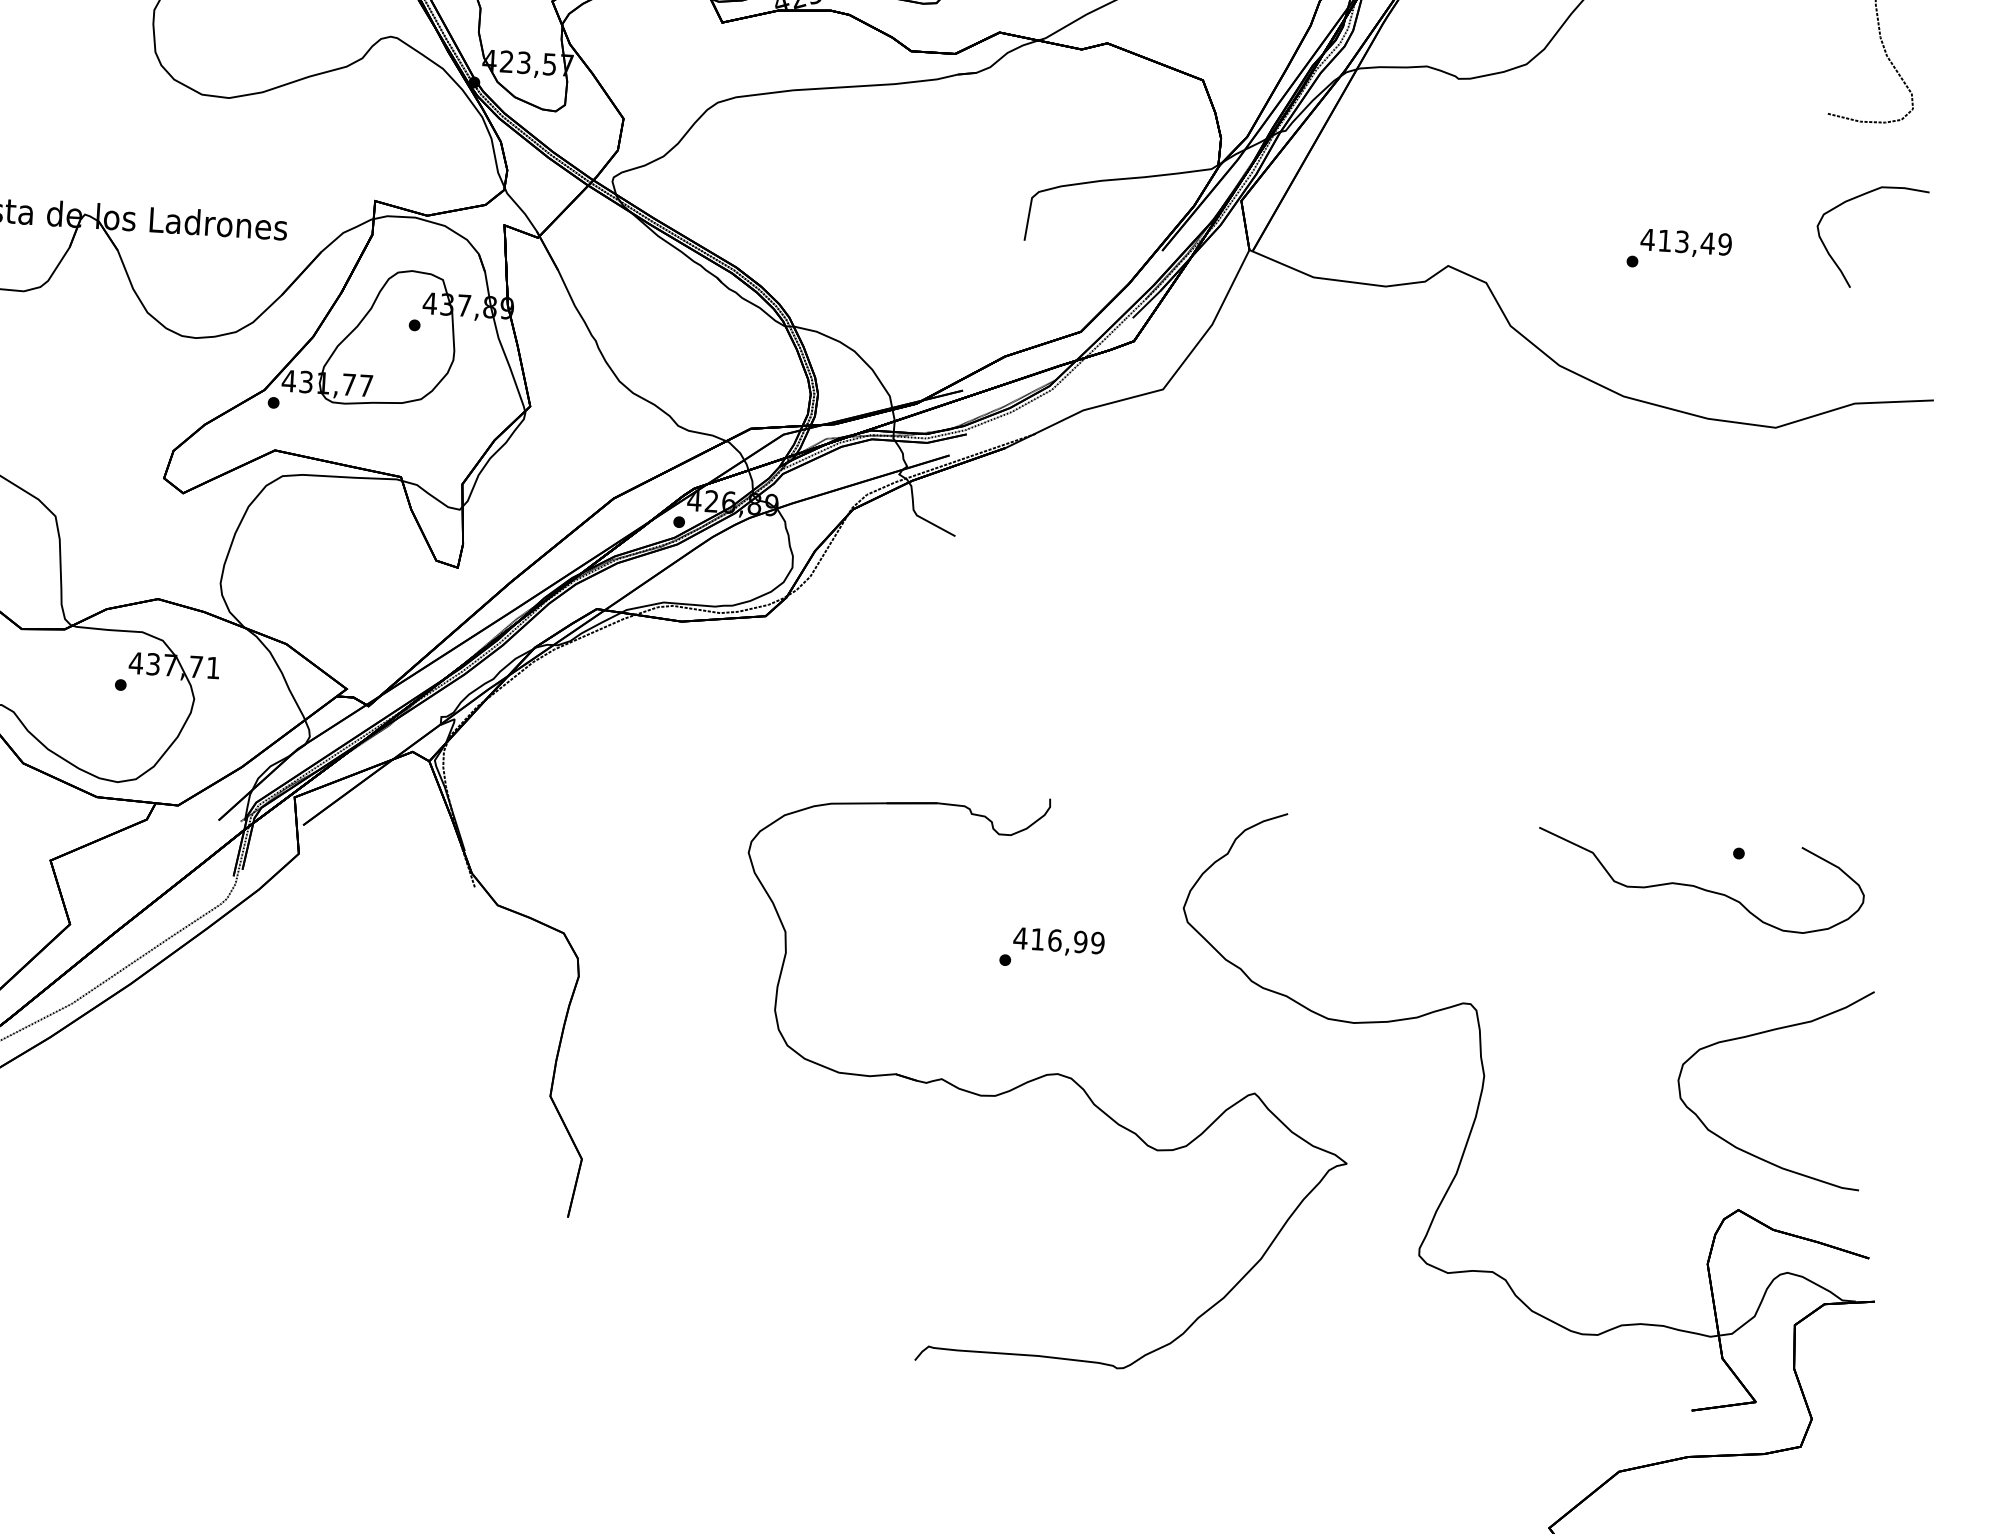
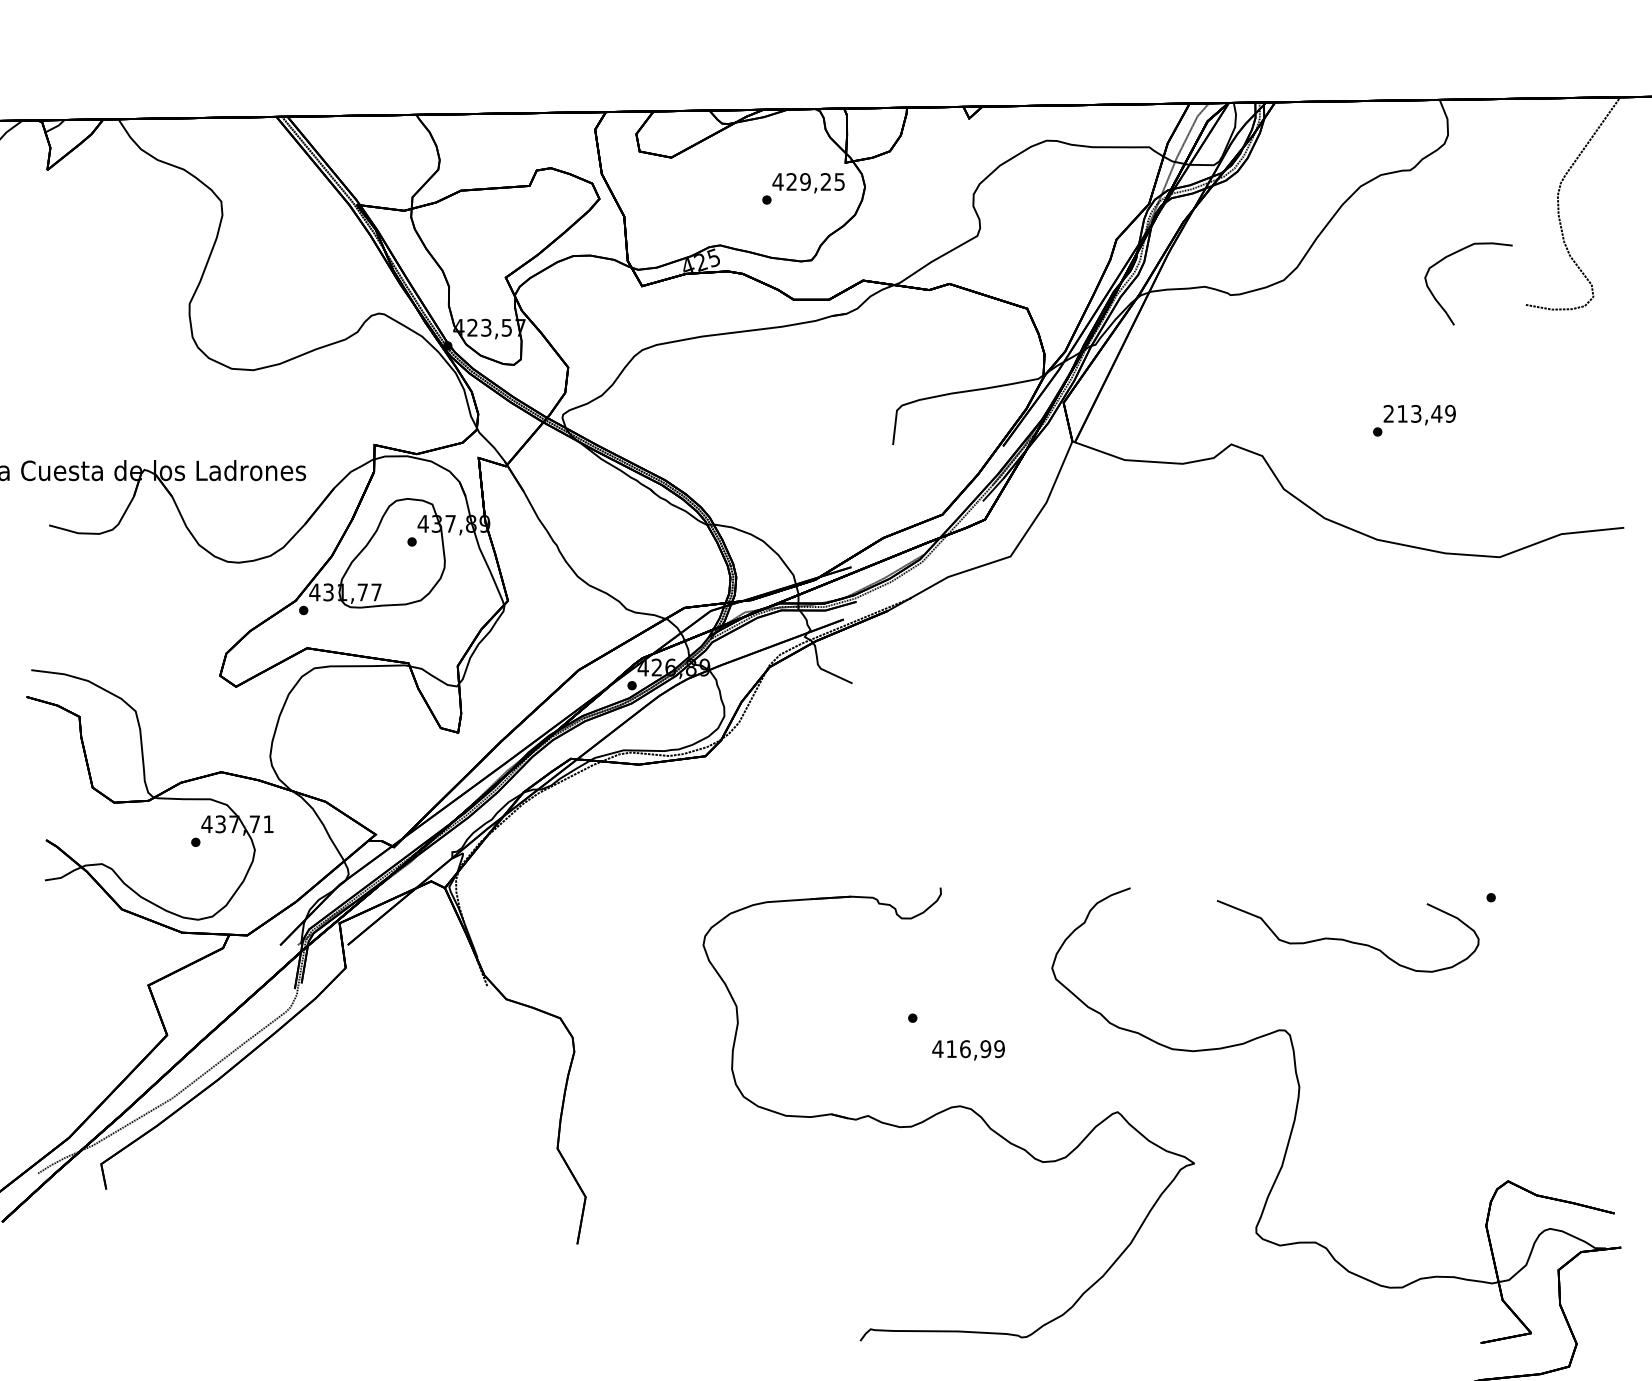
part: (1856, 199) -> (1454, 254), moved
text: (1647, 239) -> (1388, 413), 413,49 -> 213,49
curve: (1698, 886) -> (1346, 939), moved
text: (1058, 942) -> (968, 1050), moved
part: (1760, 1034) -> (1517, 1040), removed

